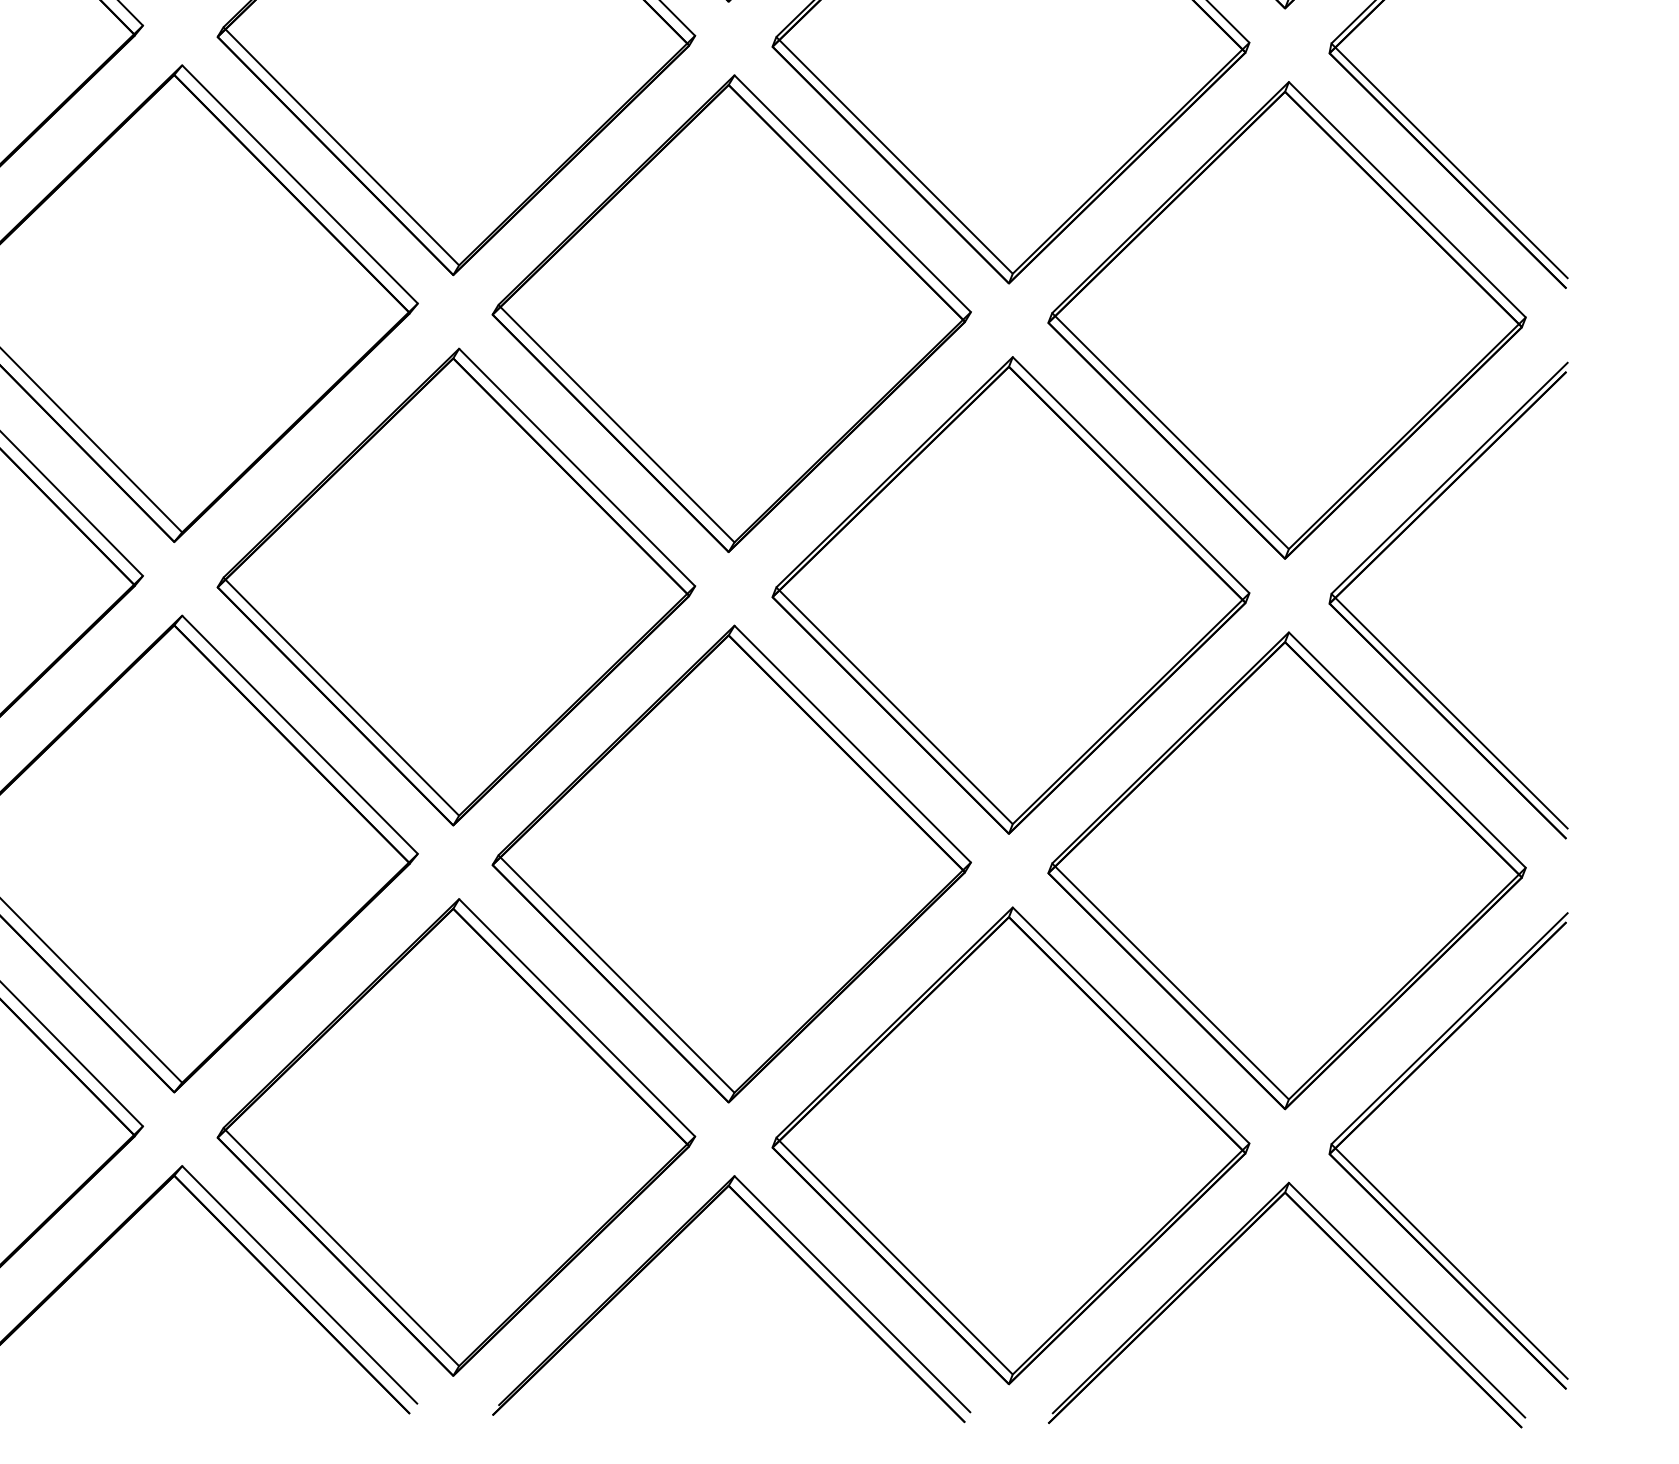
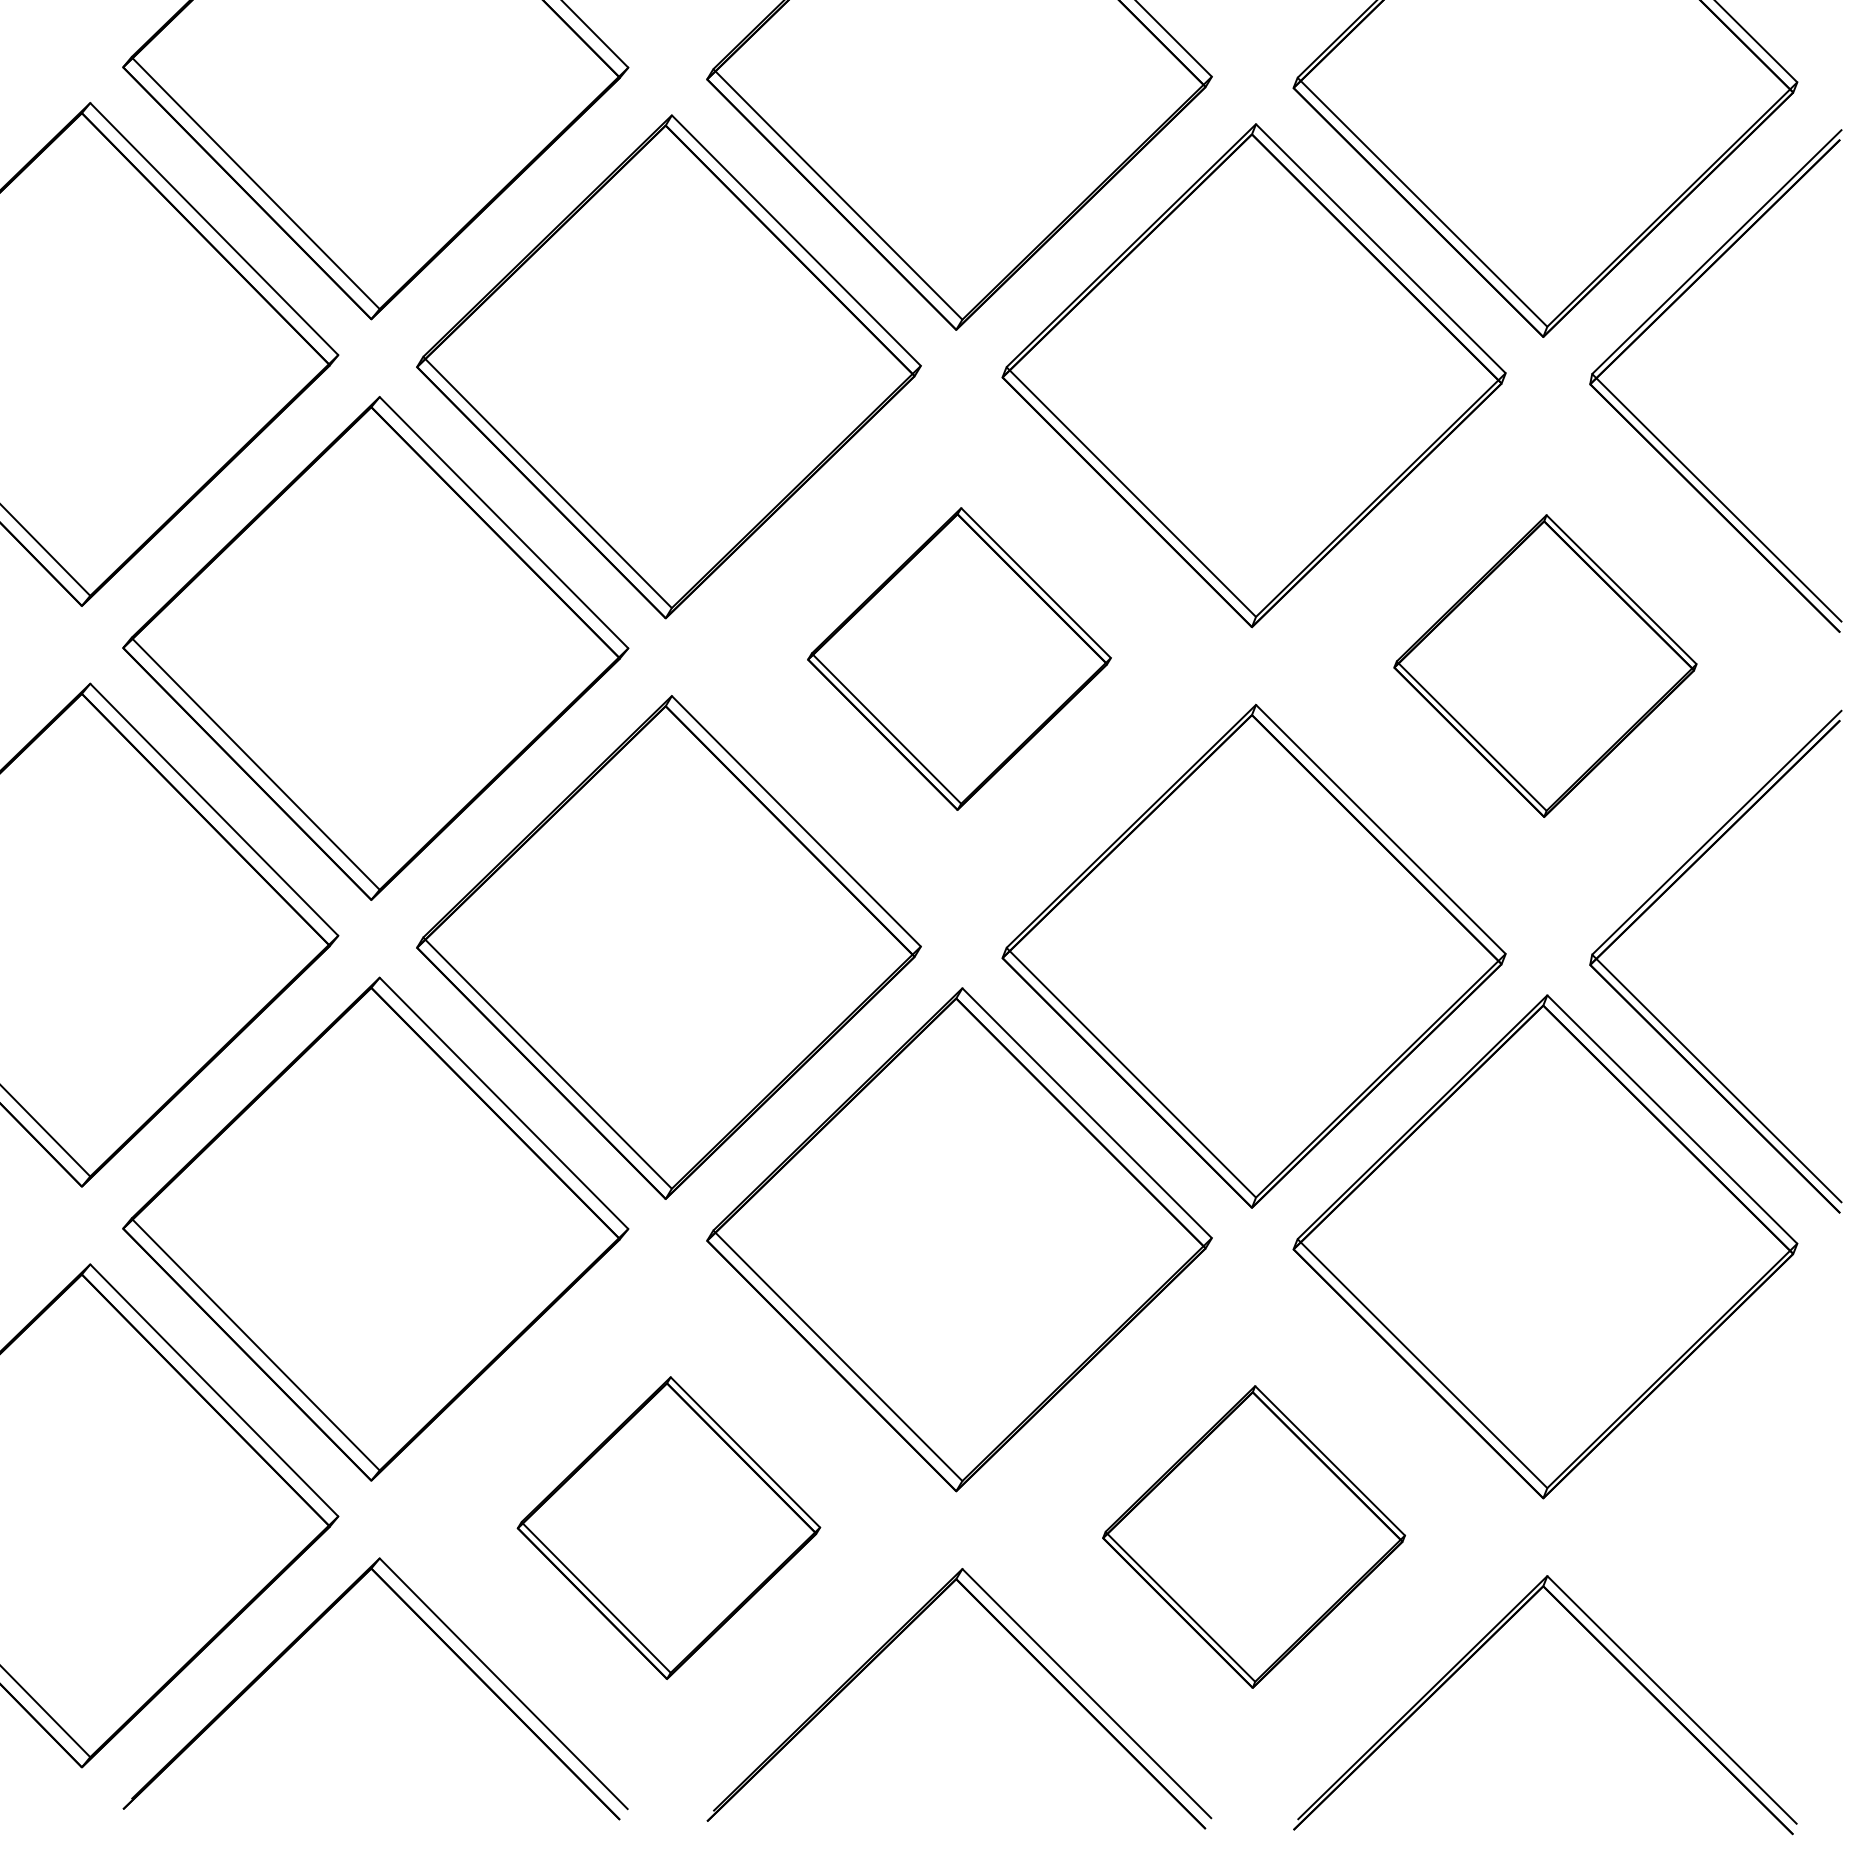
part: (731, 313) -> (959, 658), size x0.6
part: (1287, 319) -> (1545, 665), size x0.6
part: (455, 1136) -> (668, 1527), size x0.6
part: (1010, 1145) -> (1253, 1536), size x0.6
part: (1394, 1205) -> (1658, 1599), removed

